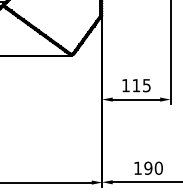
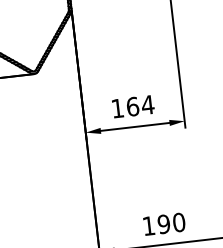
text: (141, 85) -> (140, 105), 115 -> 164

